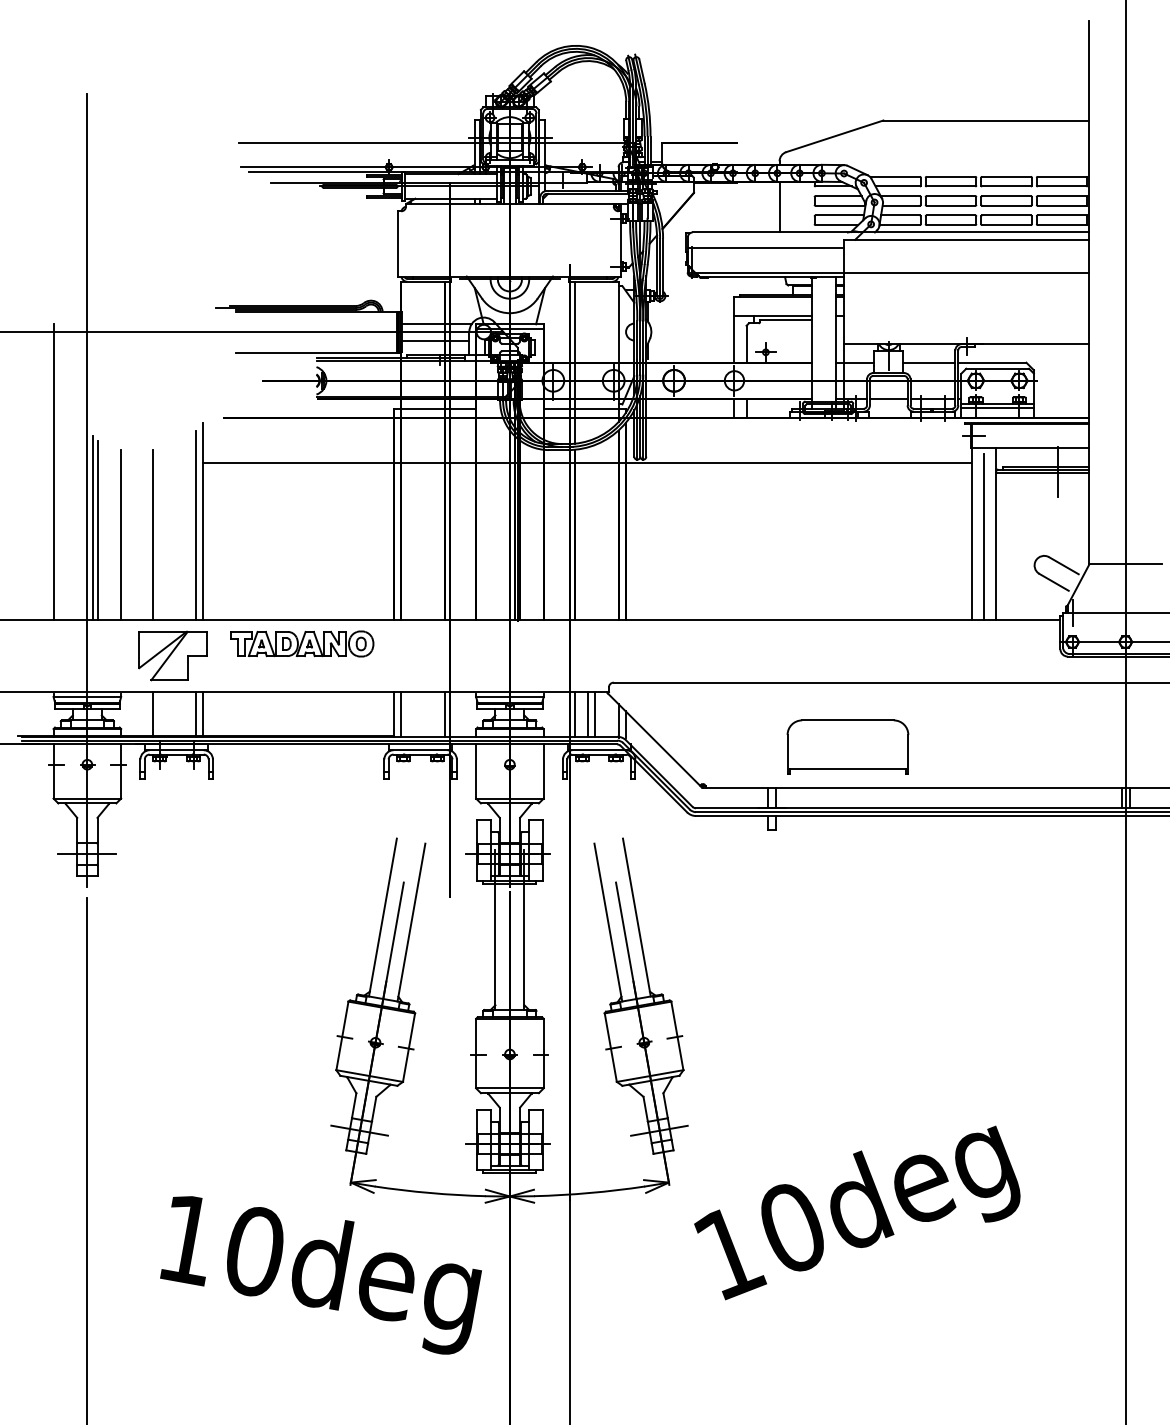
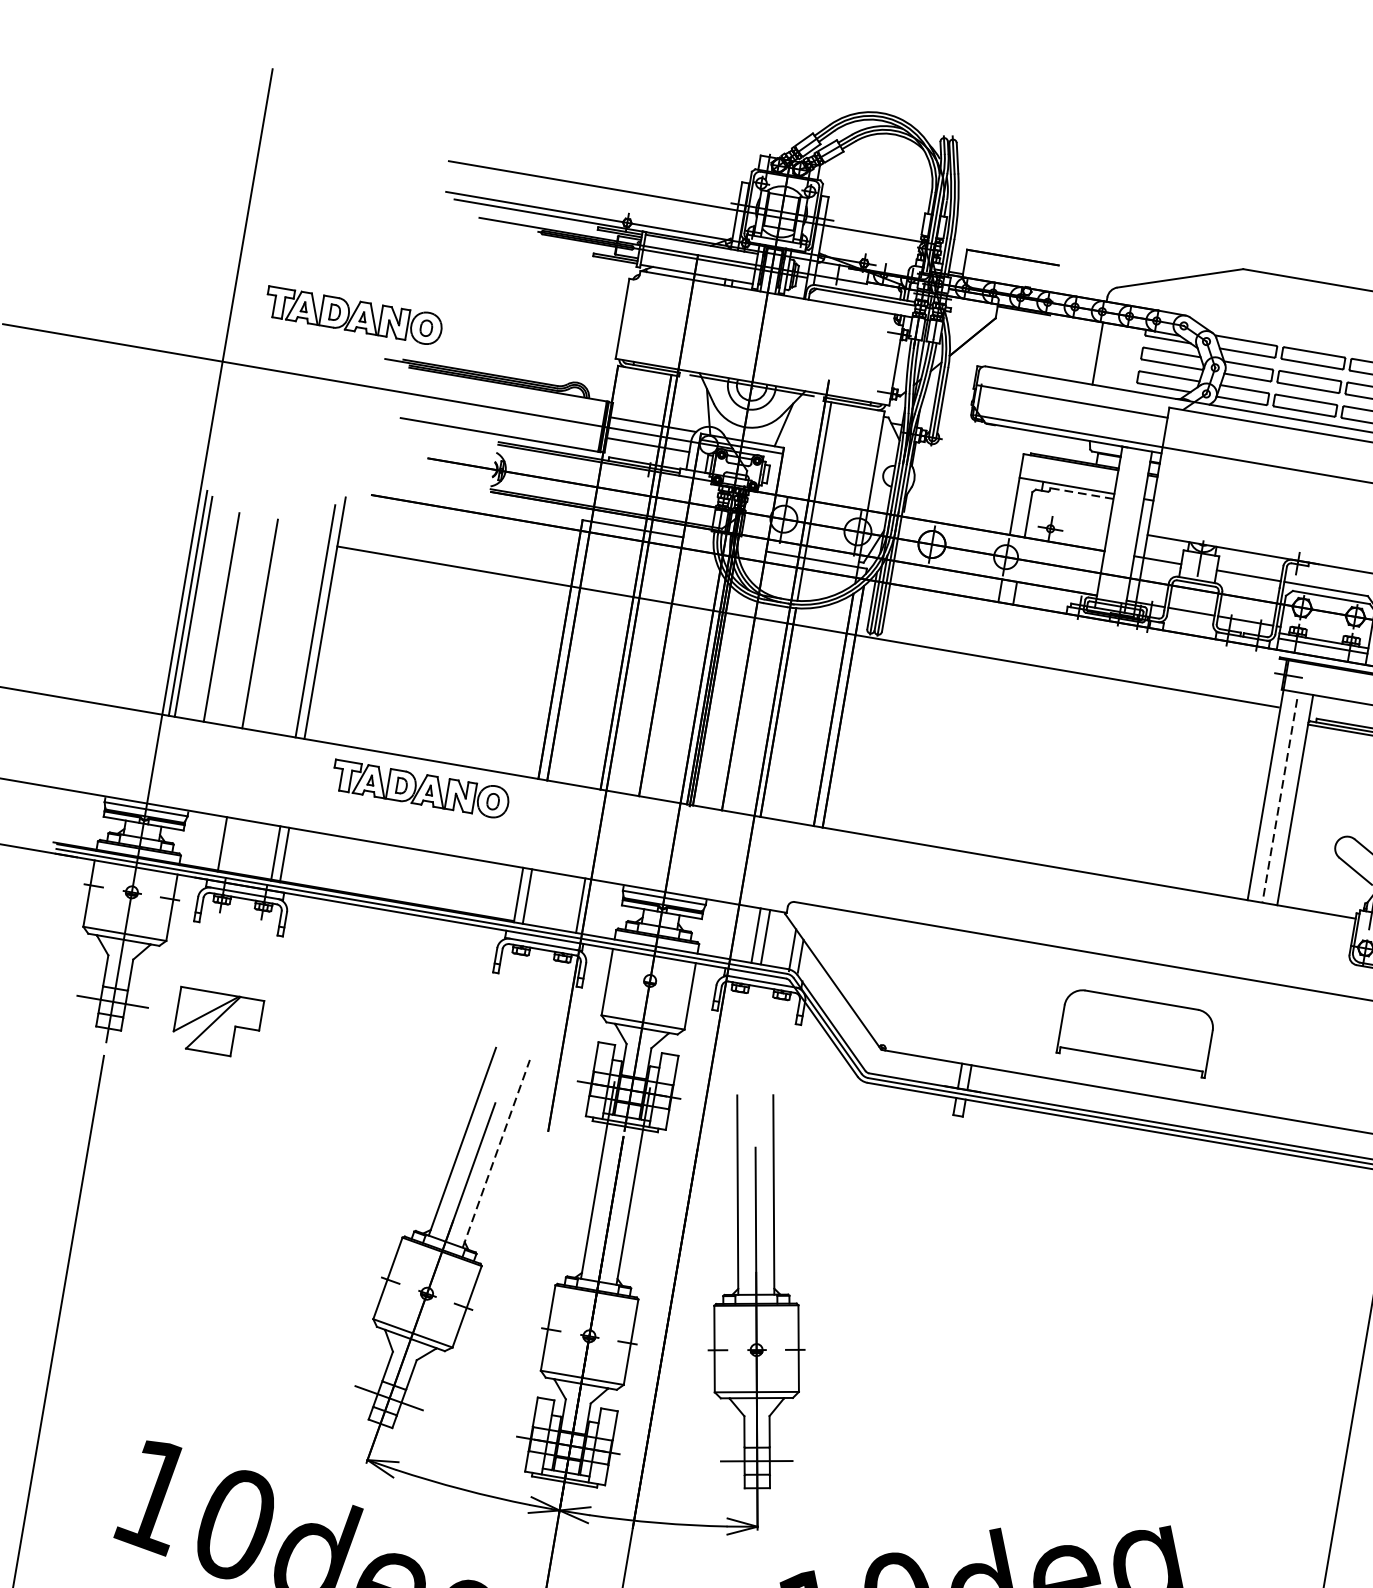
part: (185, 277) -> (354, 315), added
line: (785, 320) -> (1081, 493), solid -> dashed
line: (53, 471) -> (151, 525), removed
line: (984, 537) -> (1279, 801), solid -> dashed
part: (172, 655) -> (217, 1022), moved
line: (575, 714) -> (741, 933), removed
part: (847, 746) -> (1135, 1032), moved
line: (411, 922) -> (496, 1153), solid -> dashed

